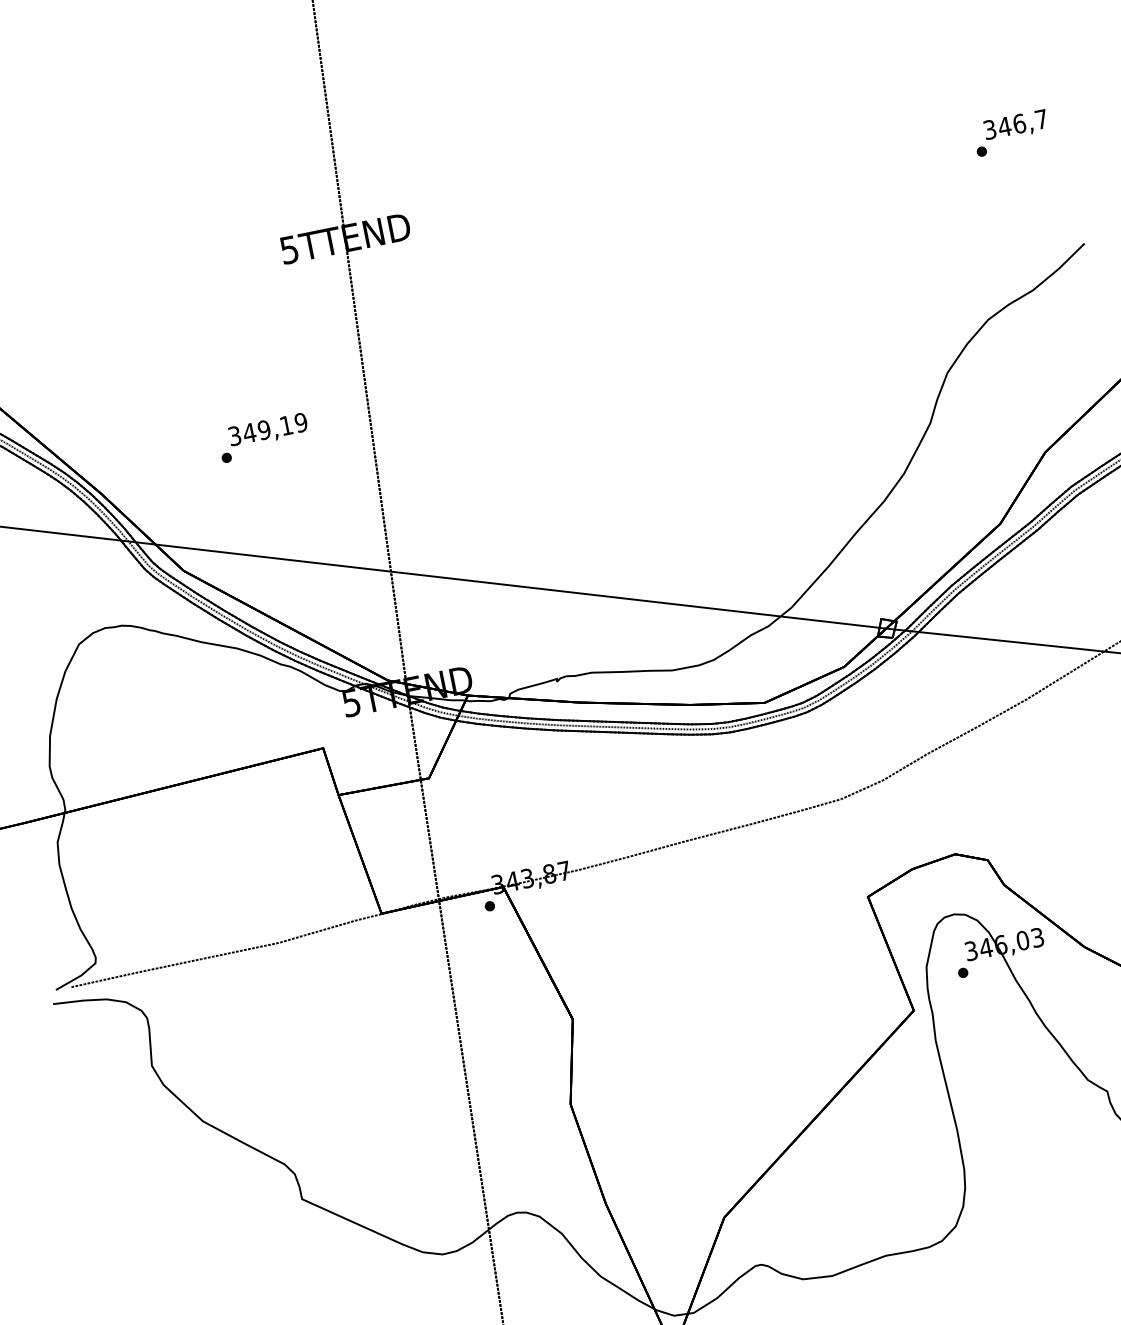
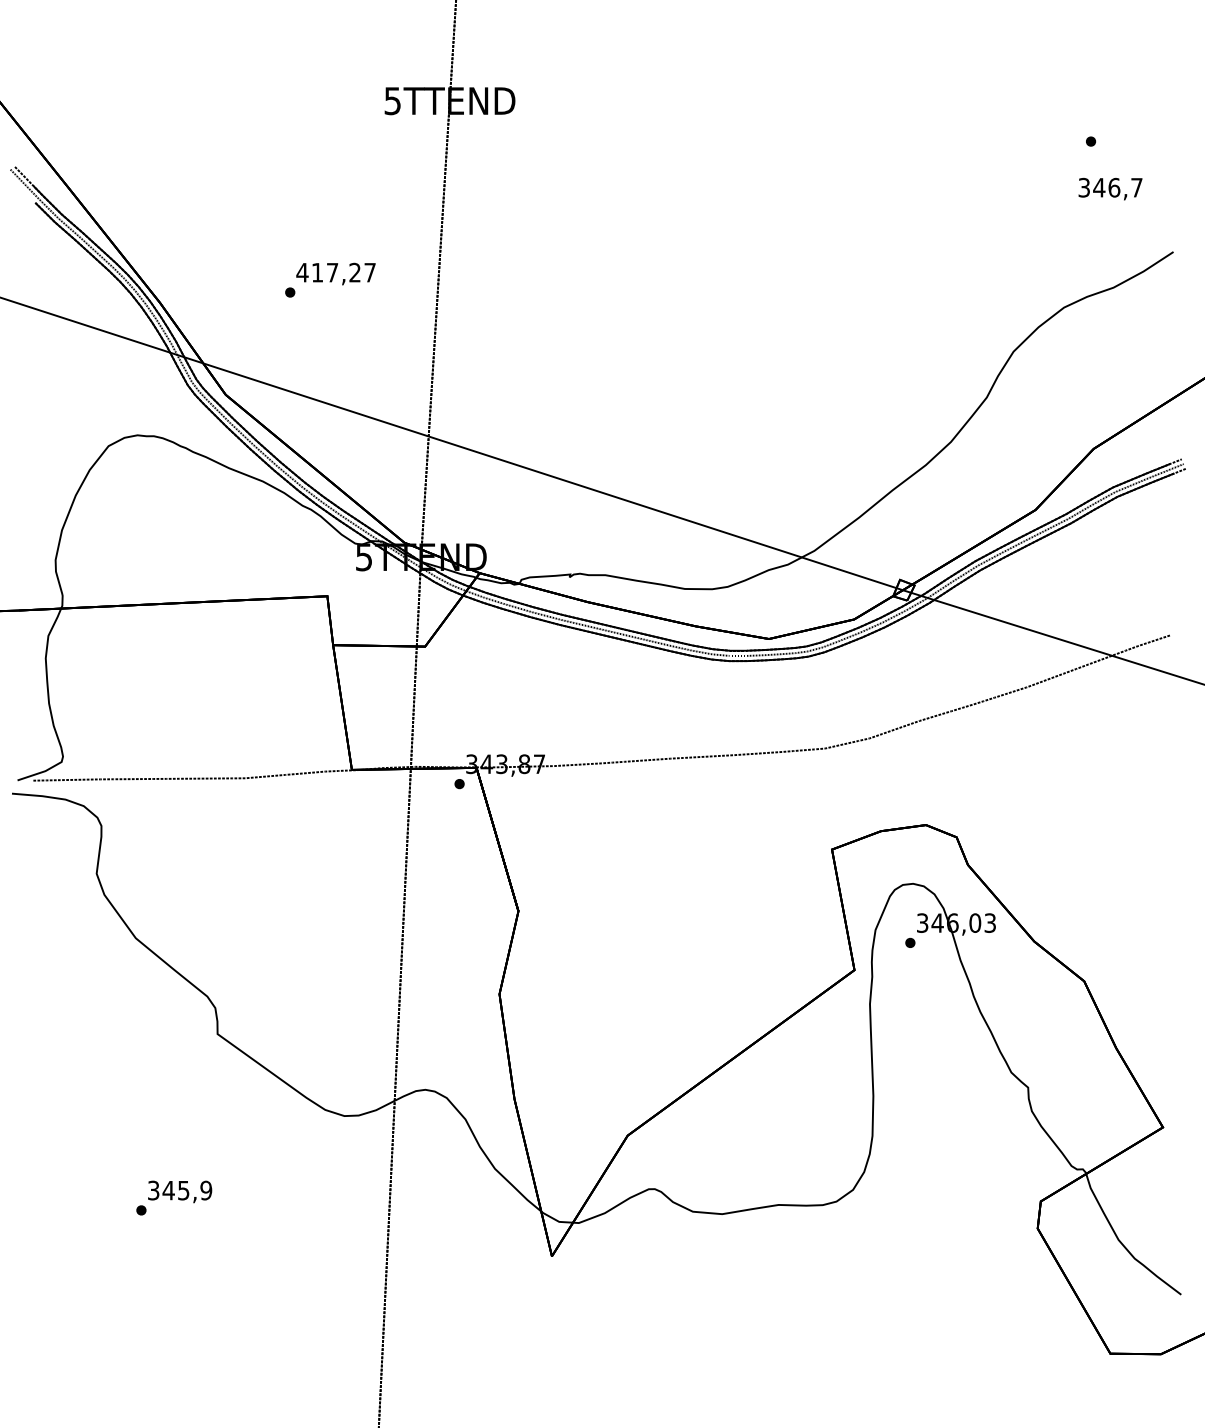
text: (1015, 125) -> (1110, 188), moved
text: (267, 429) -> (335, 272), 349,19 -> 417,27

